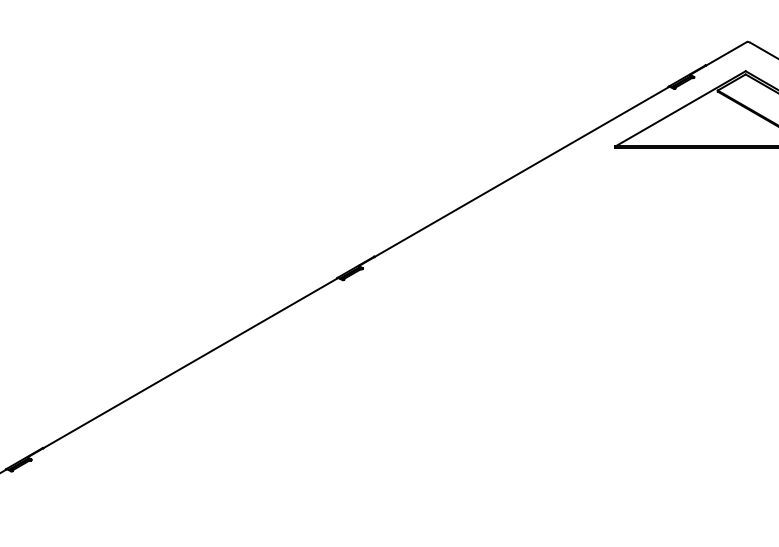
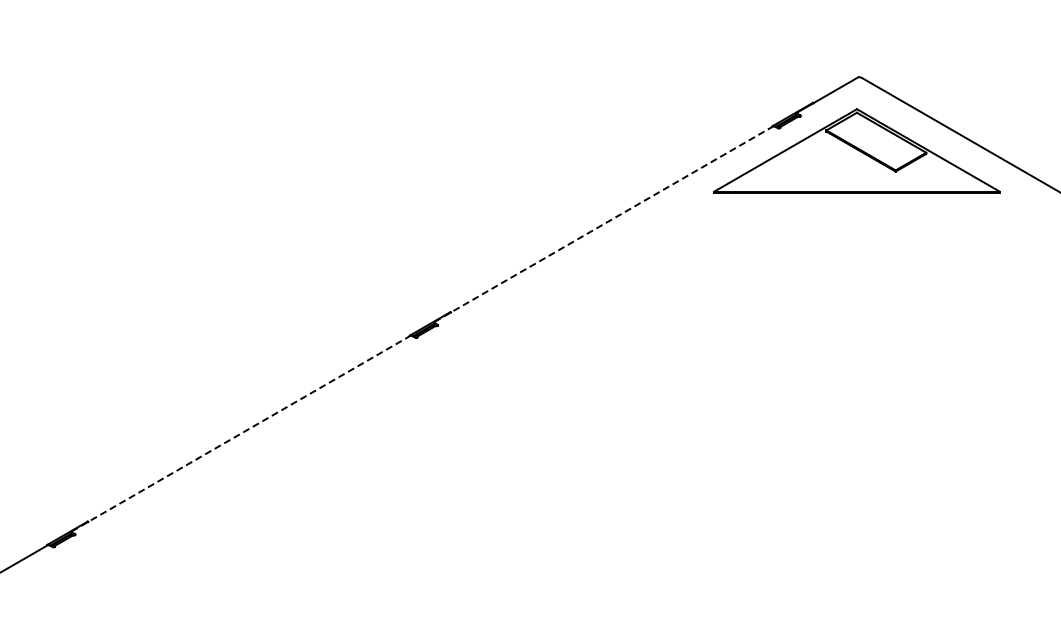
line: (514, 176) -> (603, 224), solid -> dashed
line: (182, 367) -> (240, 433), solid -> dashed

